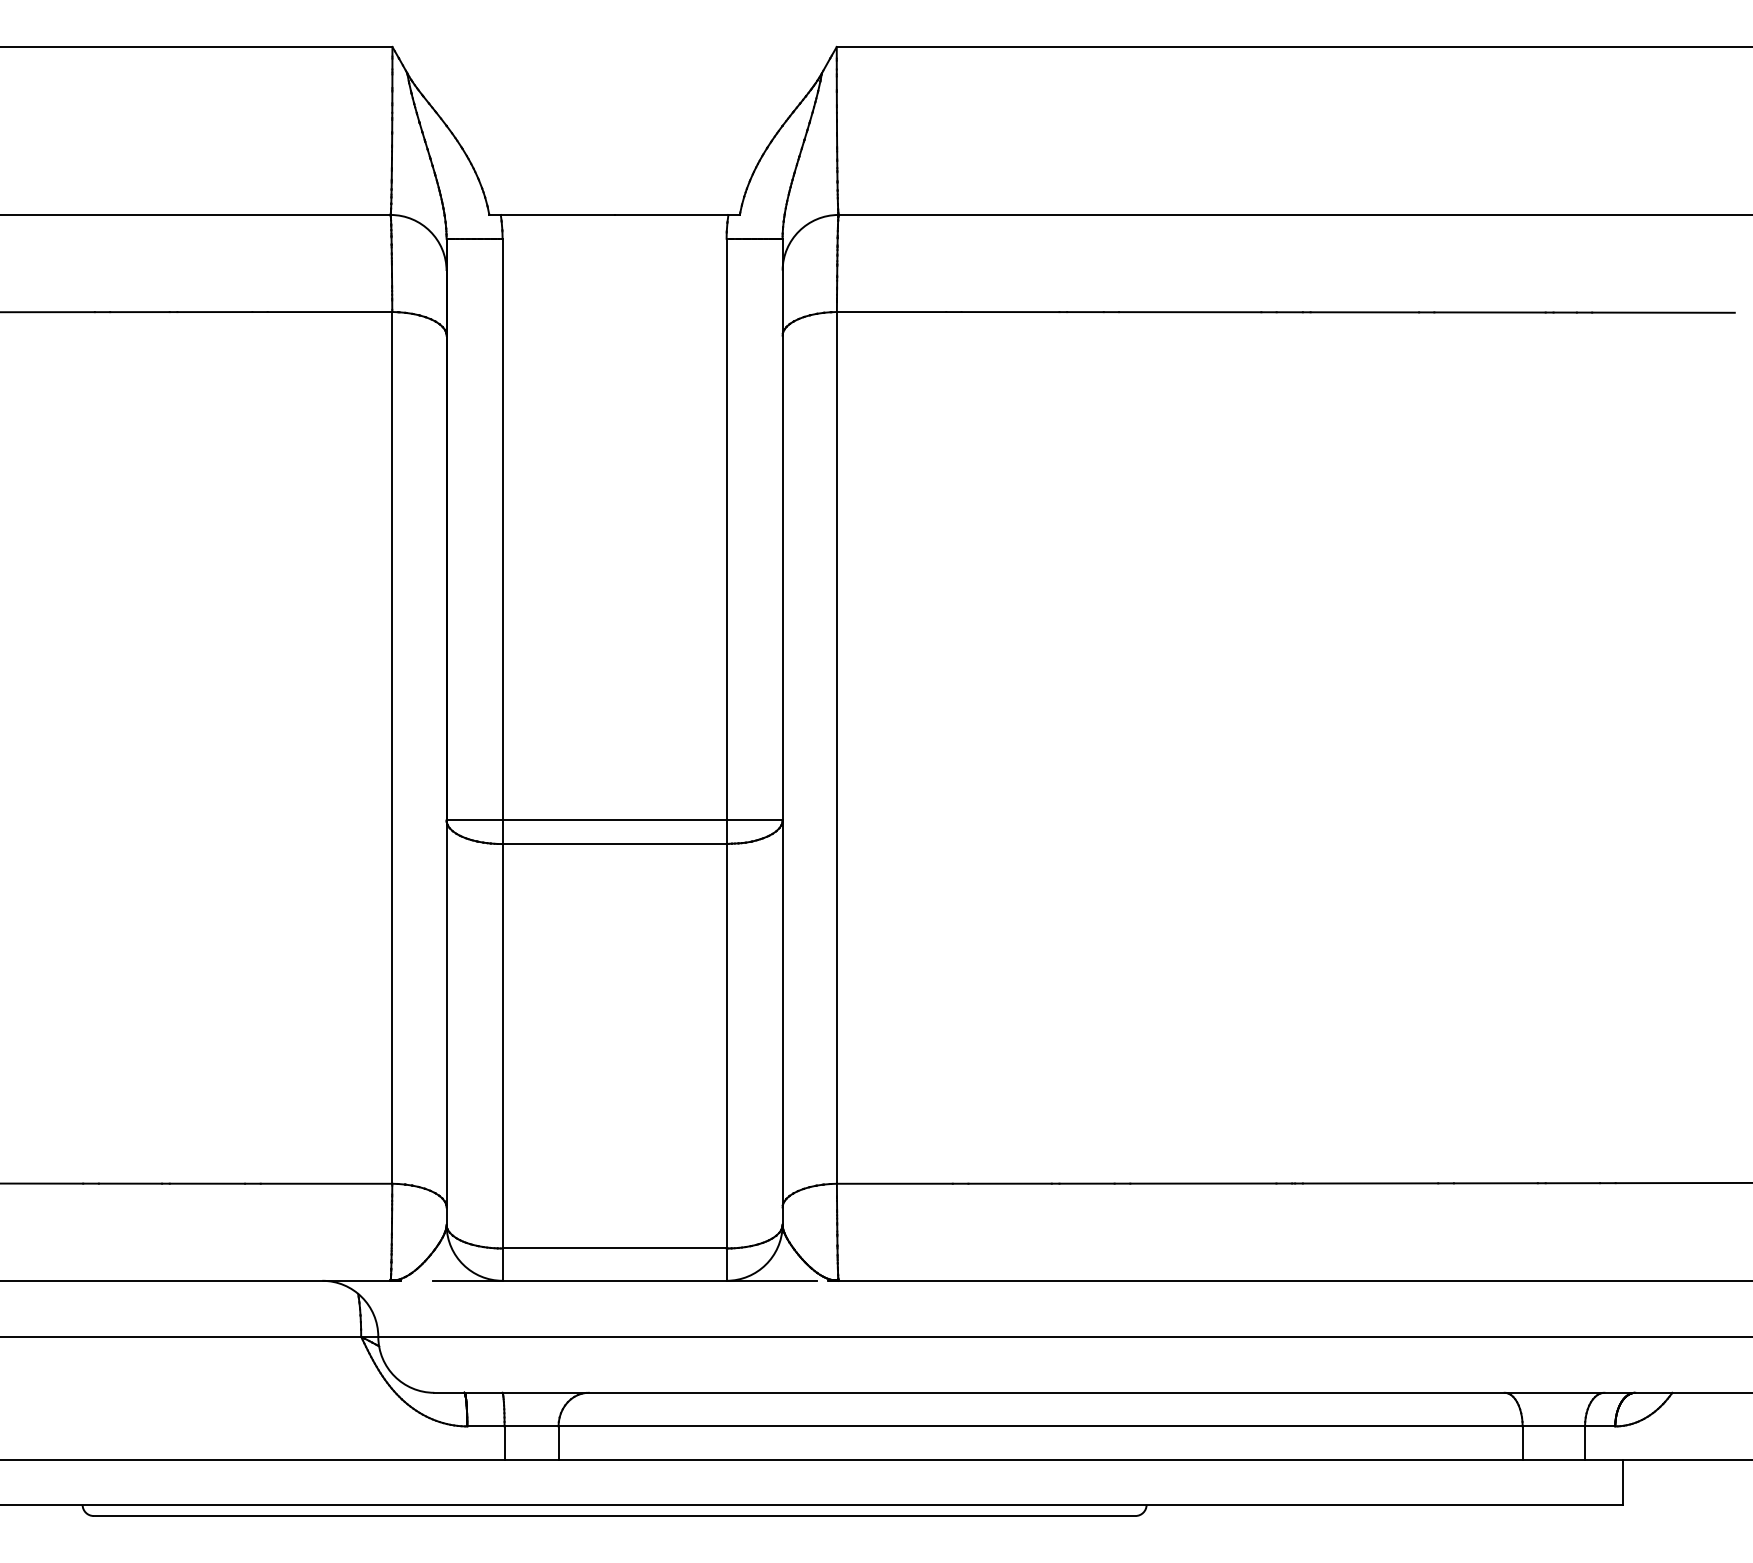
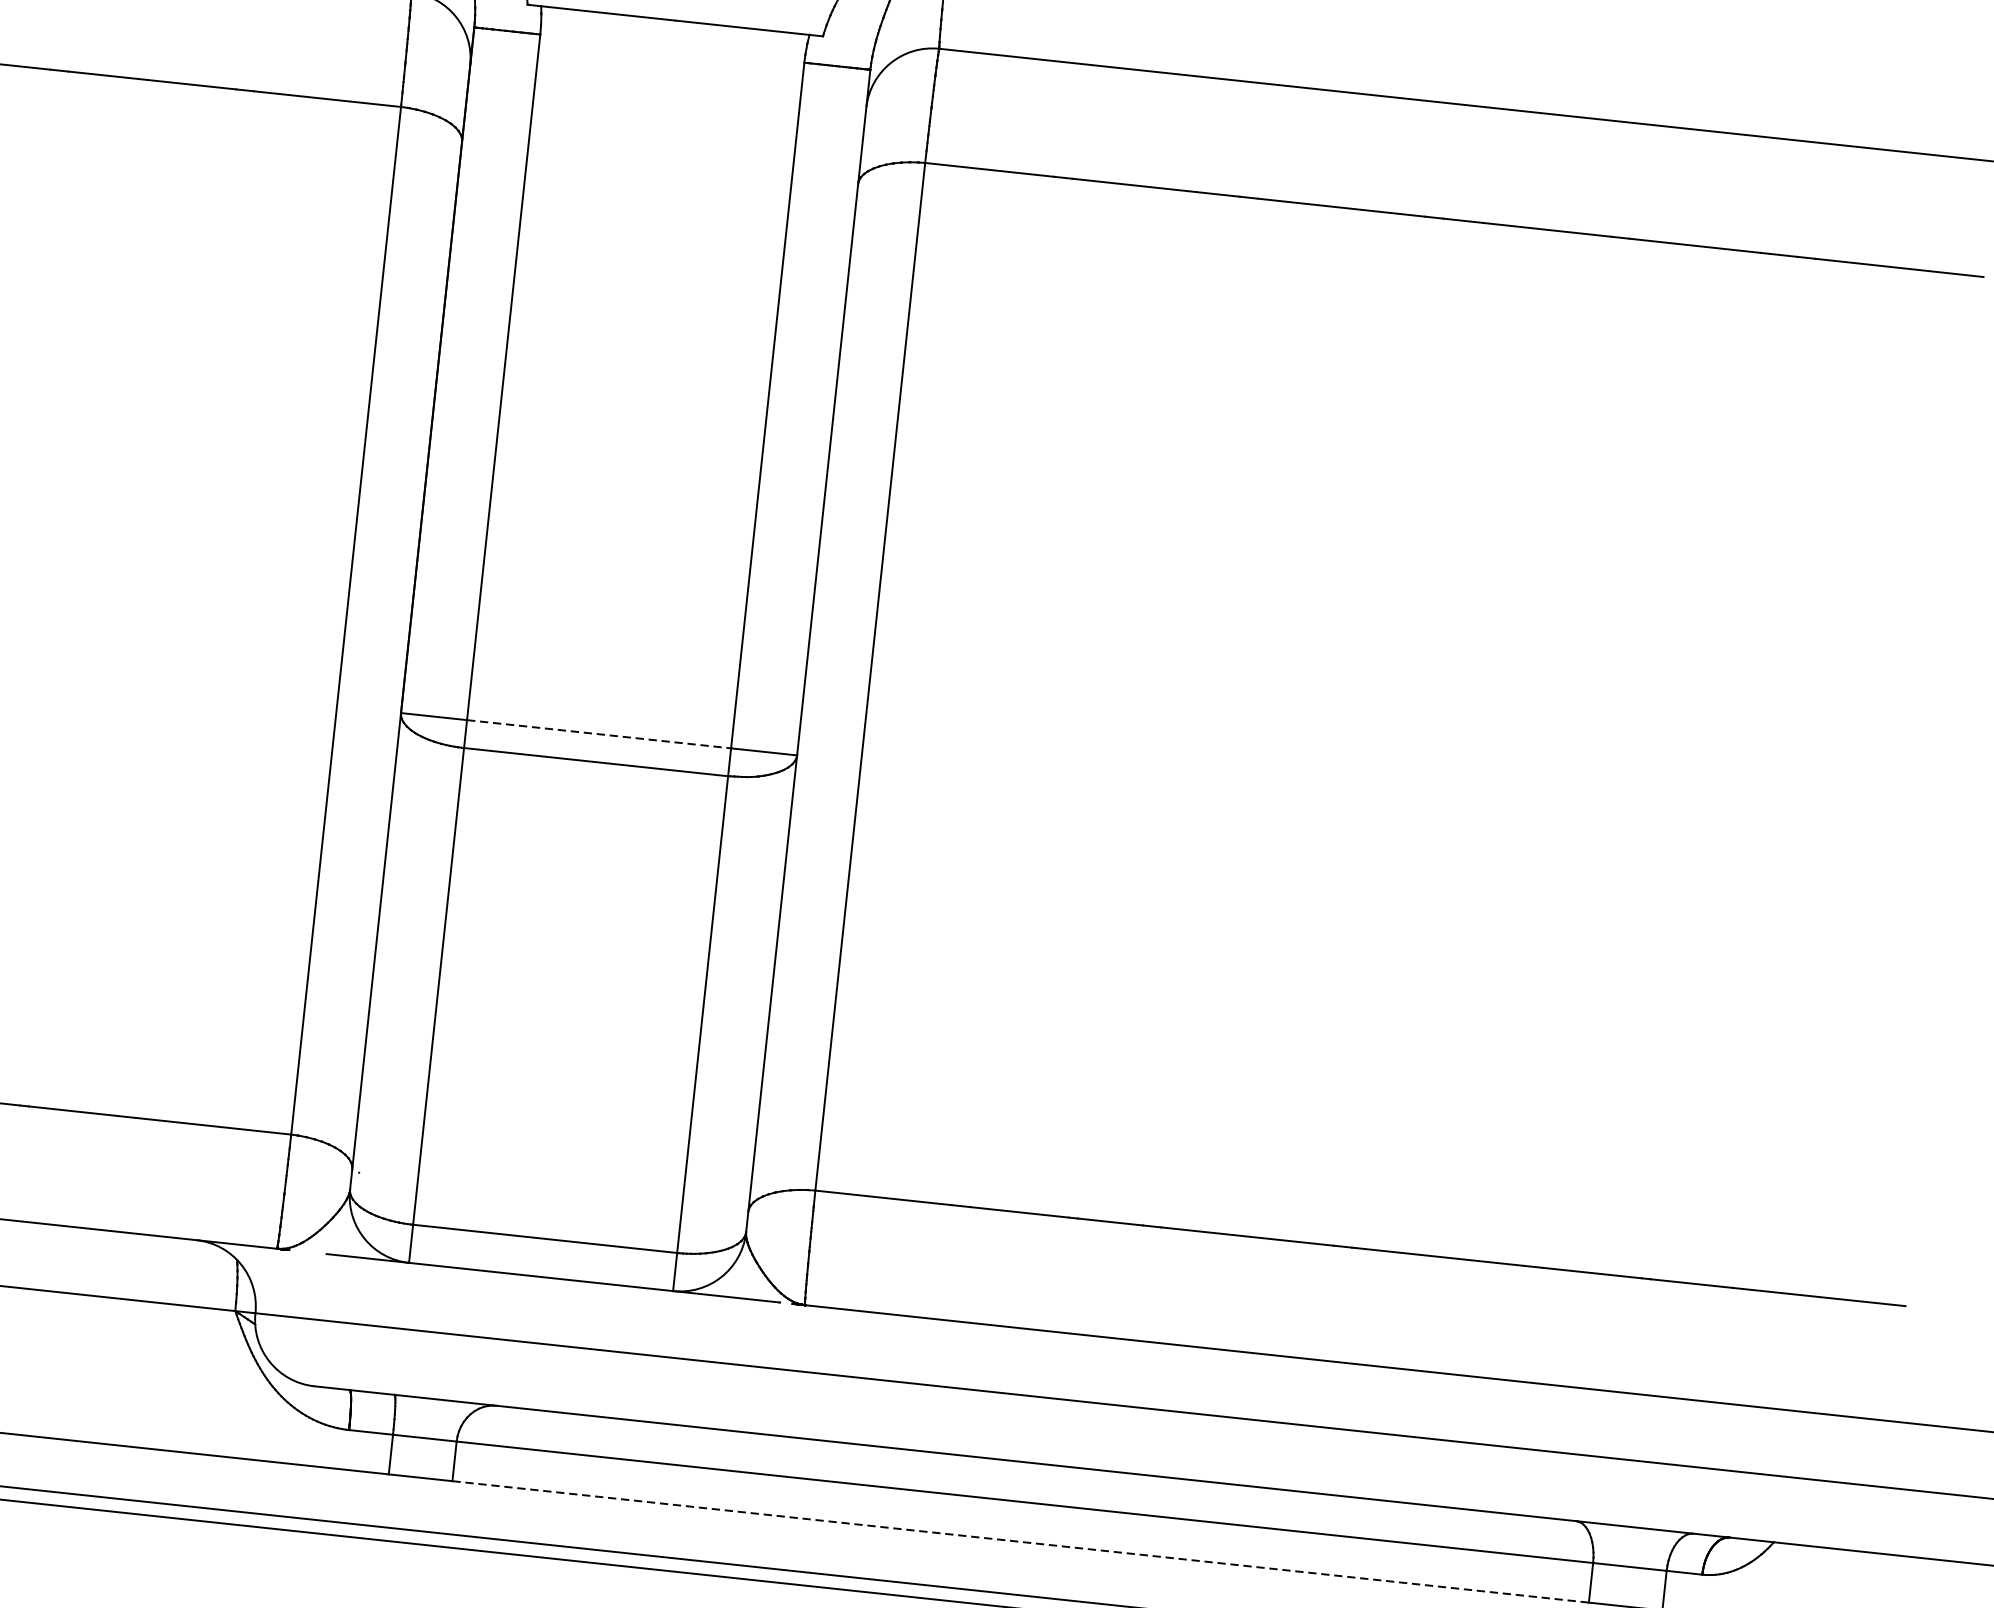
line: (615, 820) -> (600, 734), solid -> dashed
line: (1041, 1460) -> (1021, 1542), solid -> dashed

